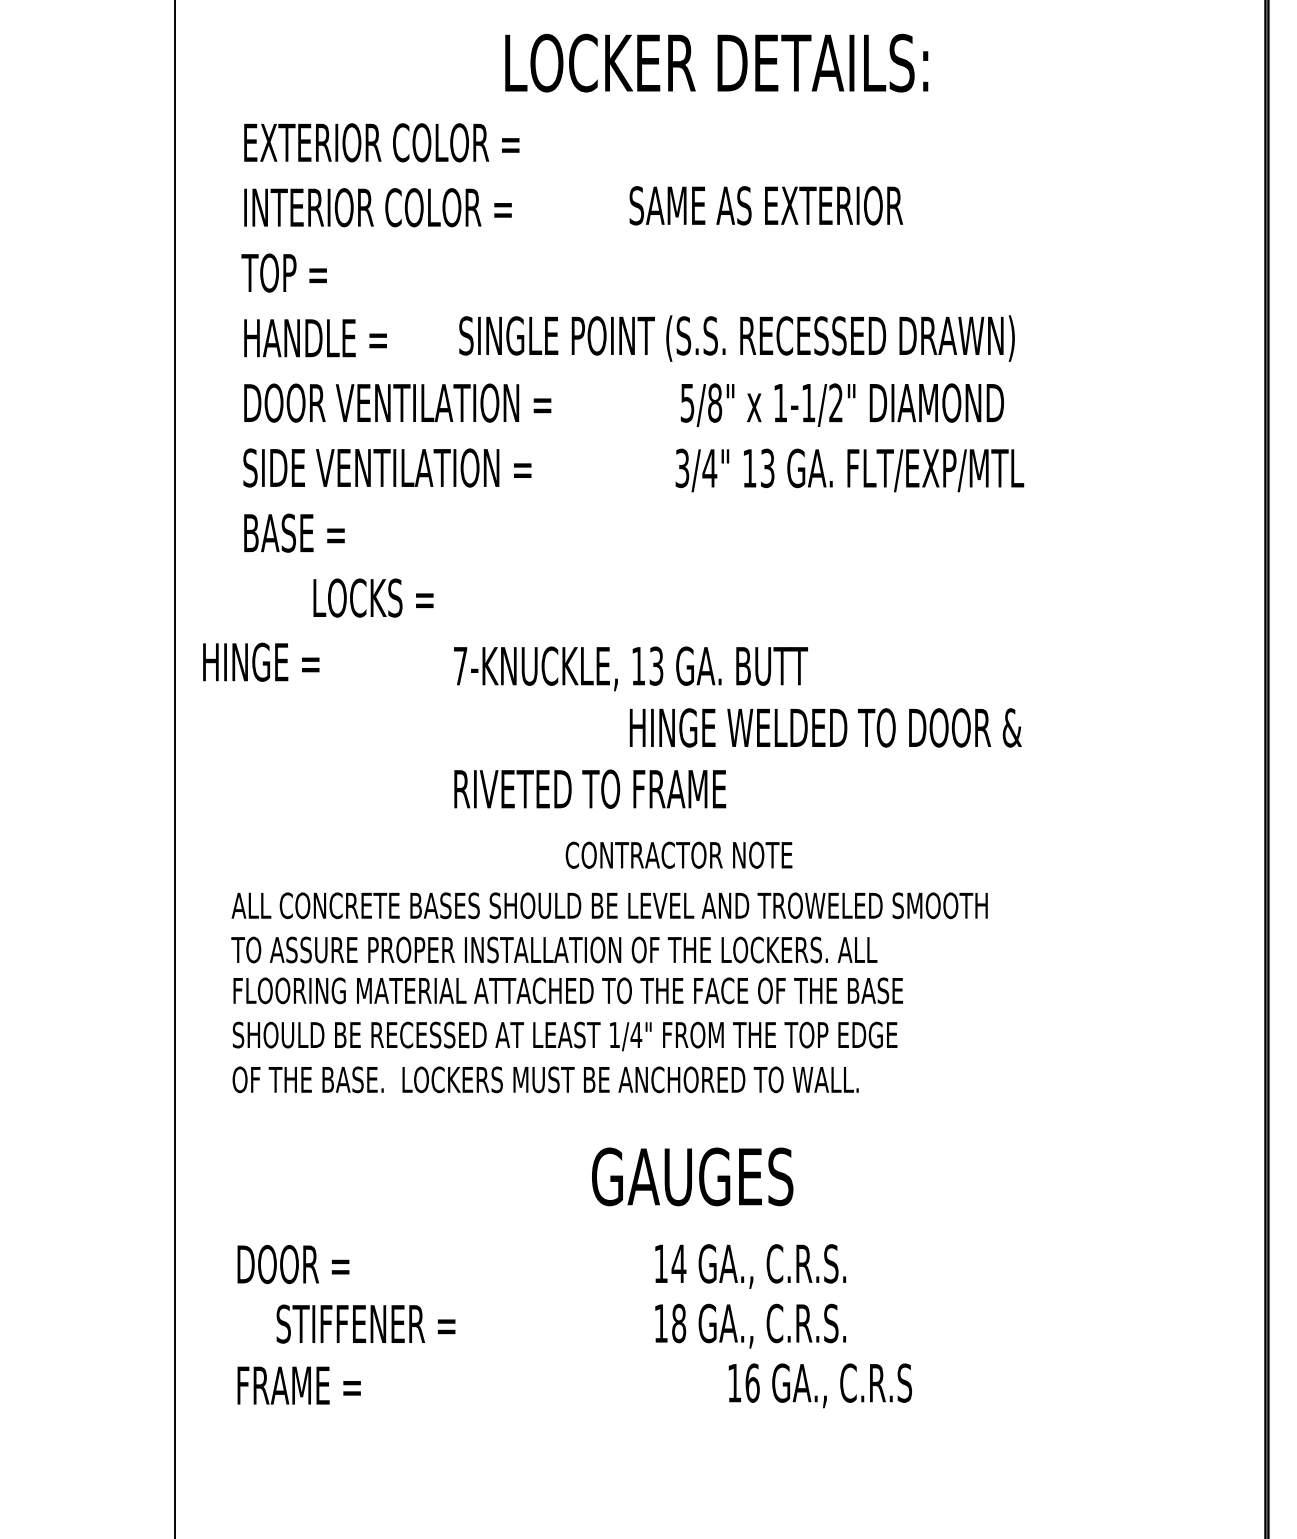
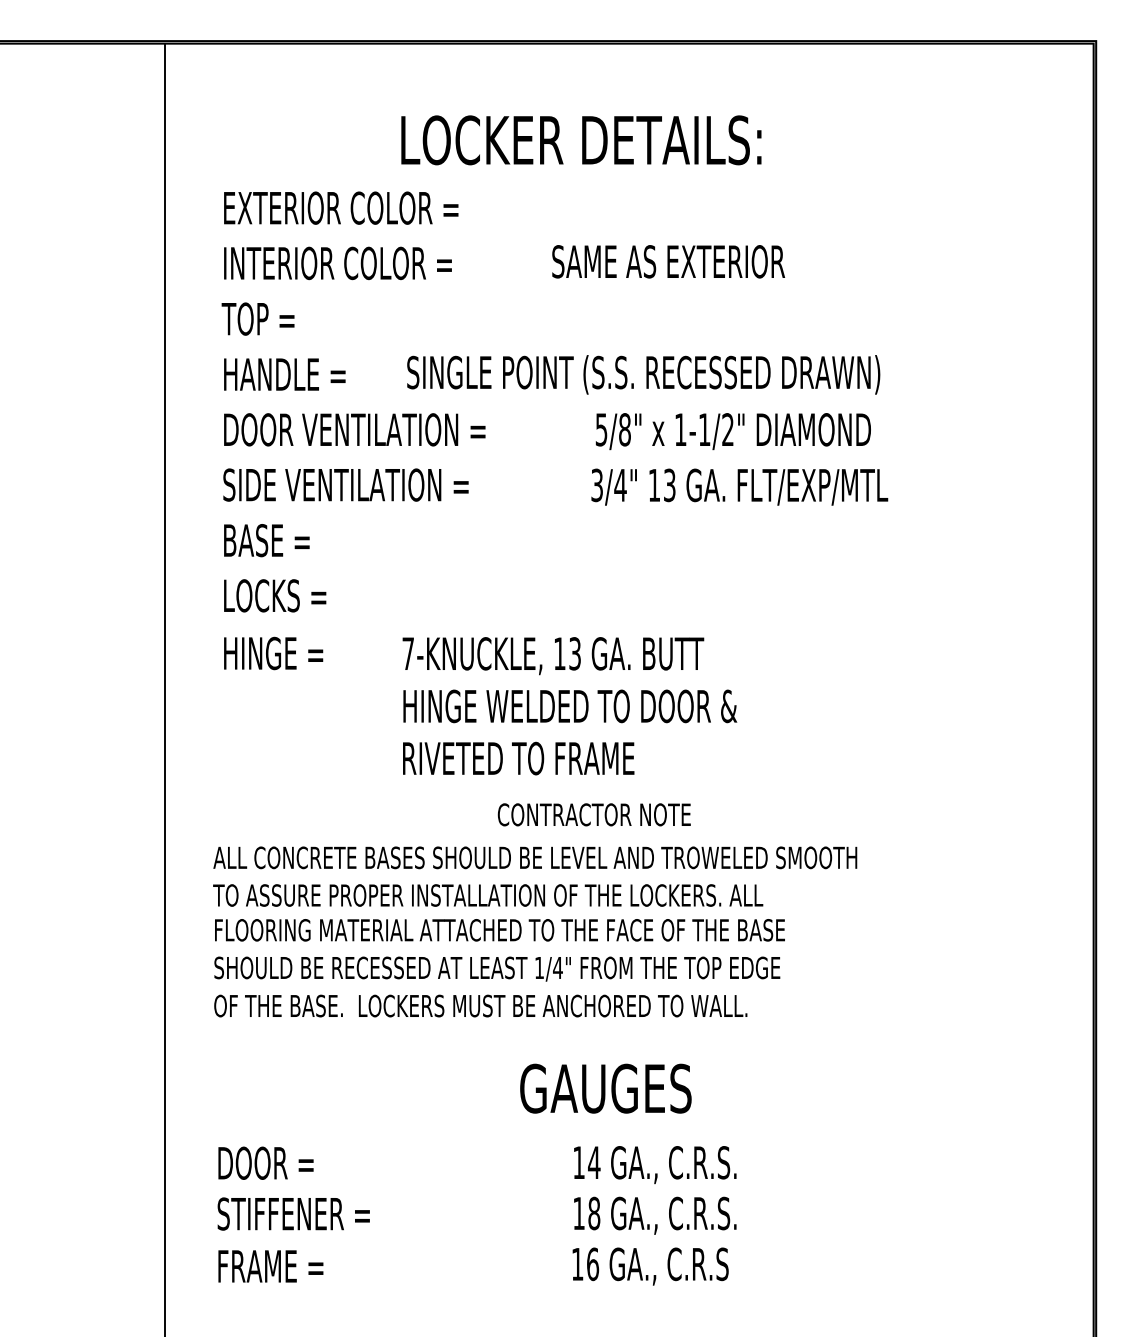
text: (716, 63) -> (581, 140), moved
text: (373, 597) -> (275, 595), moved
text: (261, 662) -> (273, 653), moved
text: (826, 728) -> (570, 706), moved
text: (365, 1323) -> (293, 1213), moved
text: (820, 1385) -> (650, 1266), moved

